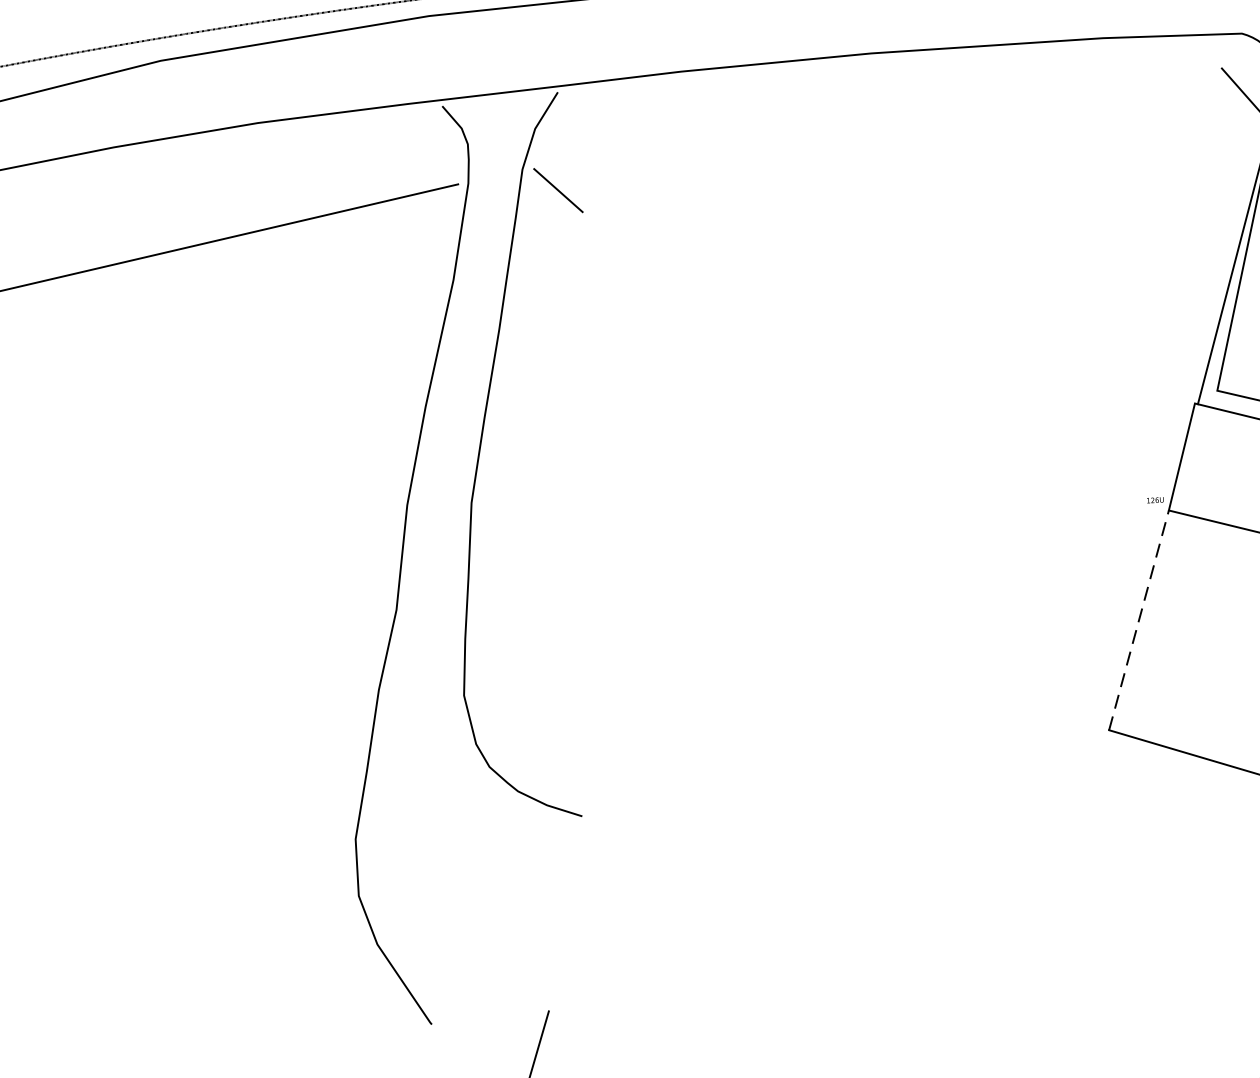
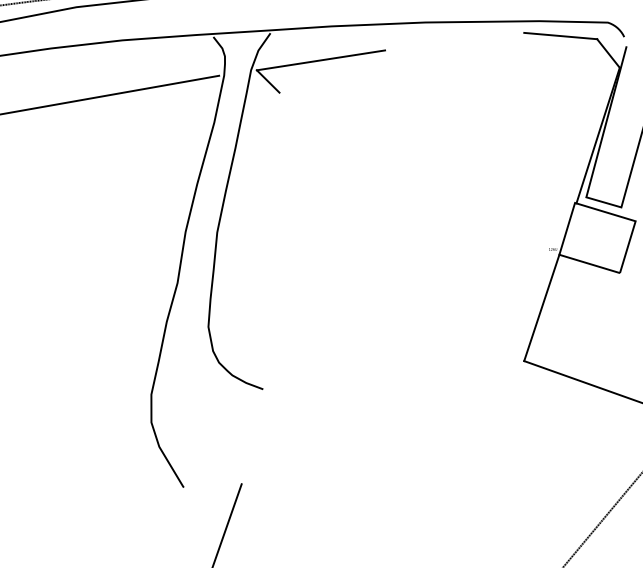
line: (1146, 64) -> (560, 35), added
line: (662, 142) -> (320, 60), added
line: (1138, 619) -> (541, 307), dashed -> solid

